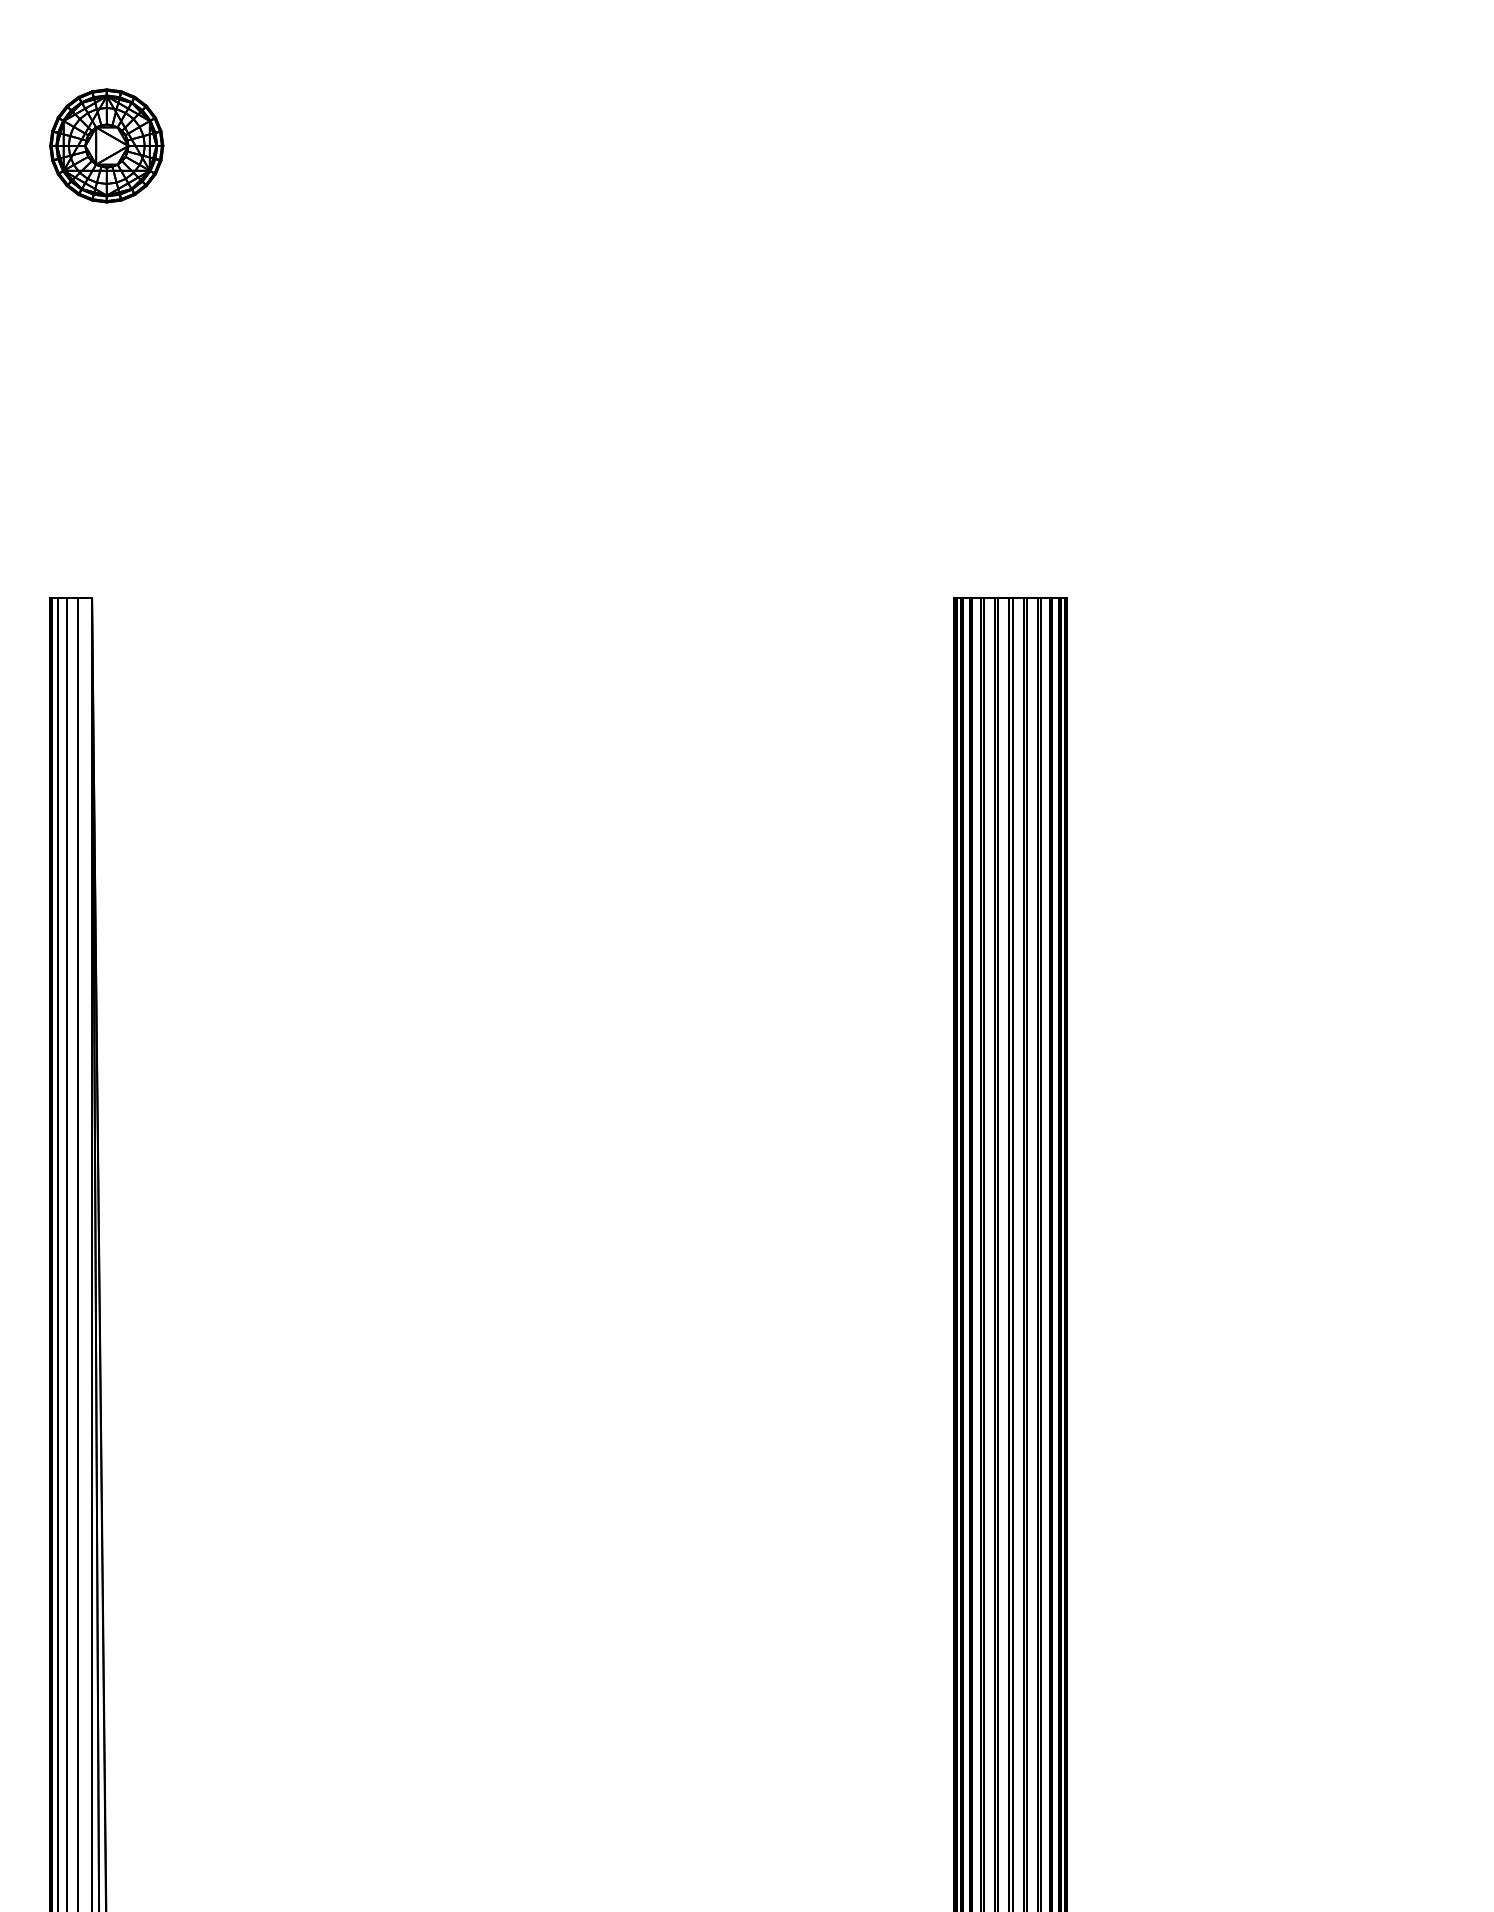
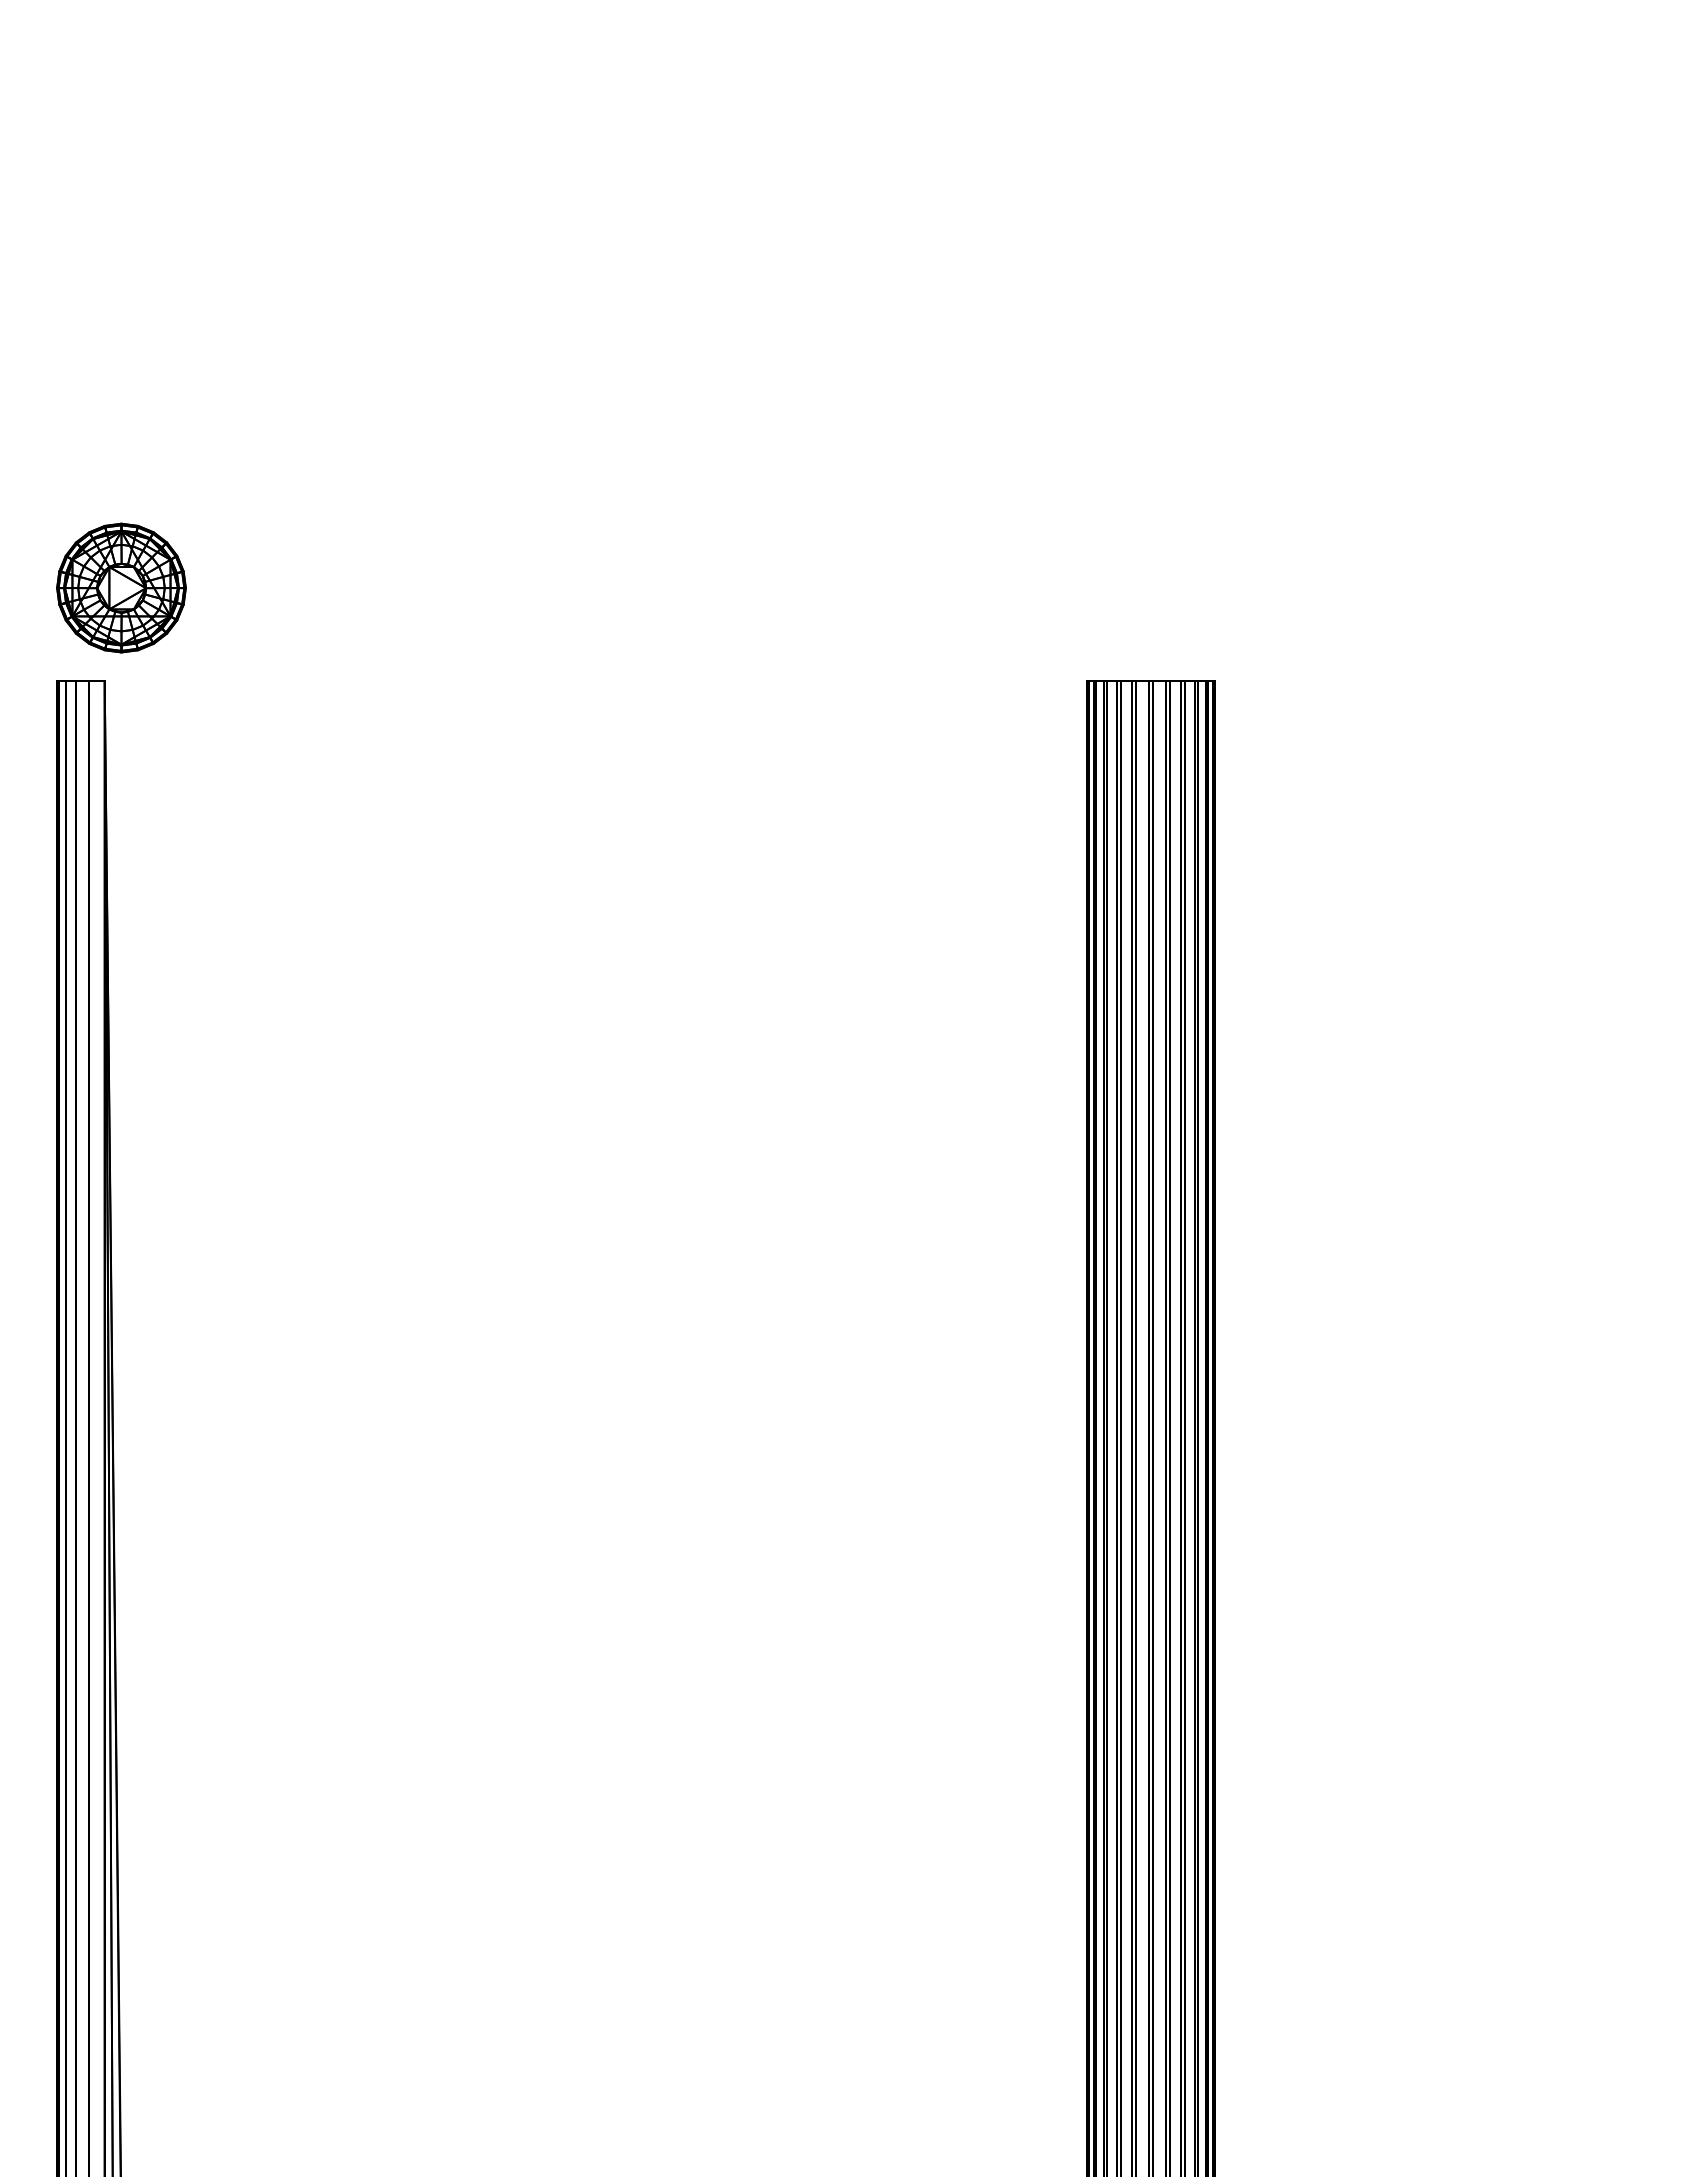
part: (106, 145) -> (121, 587), moved

